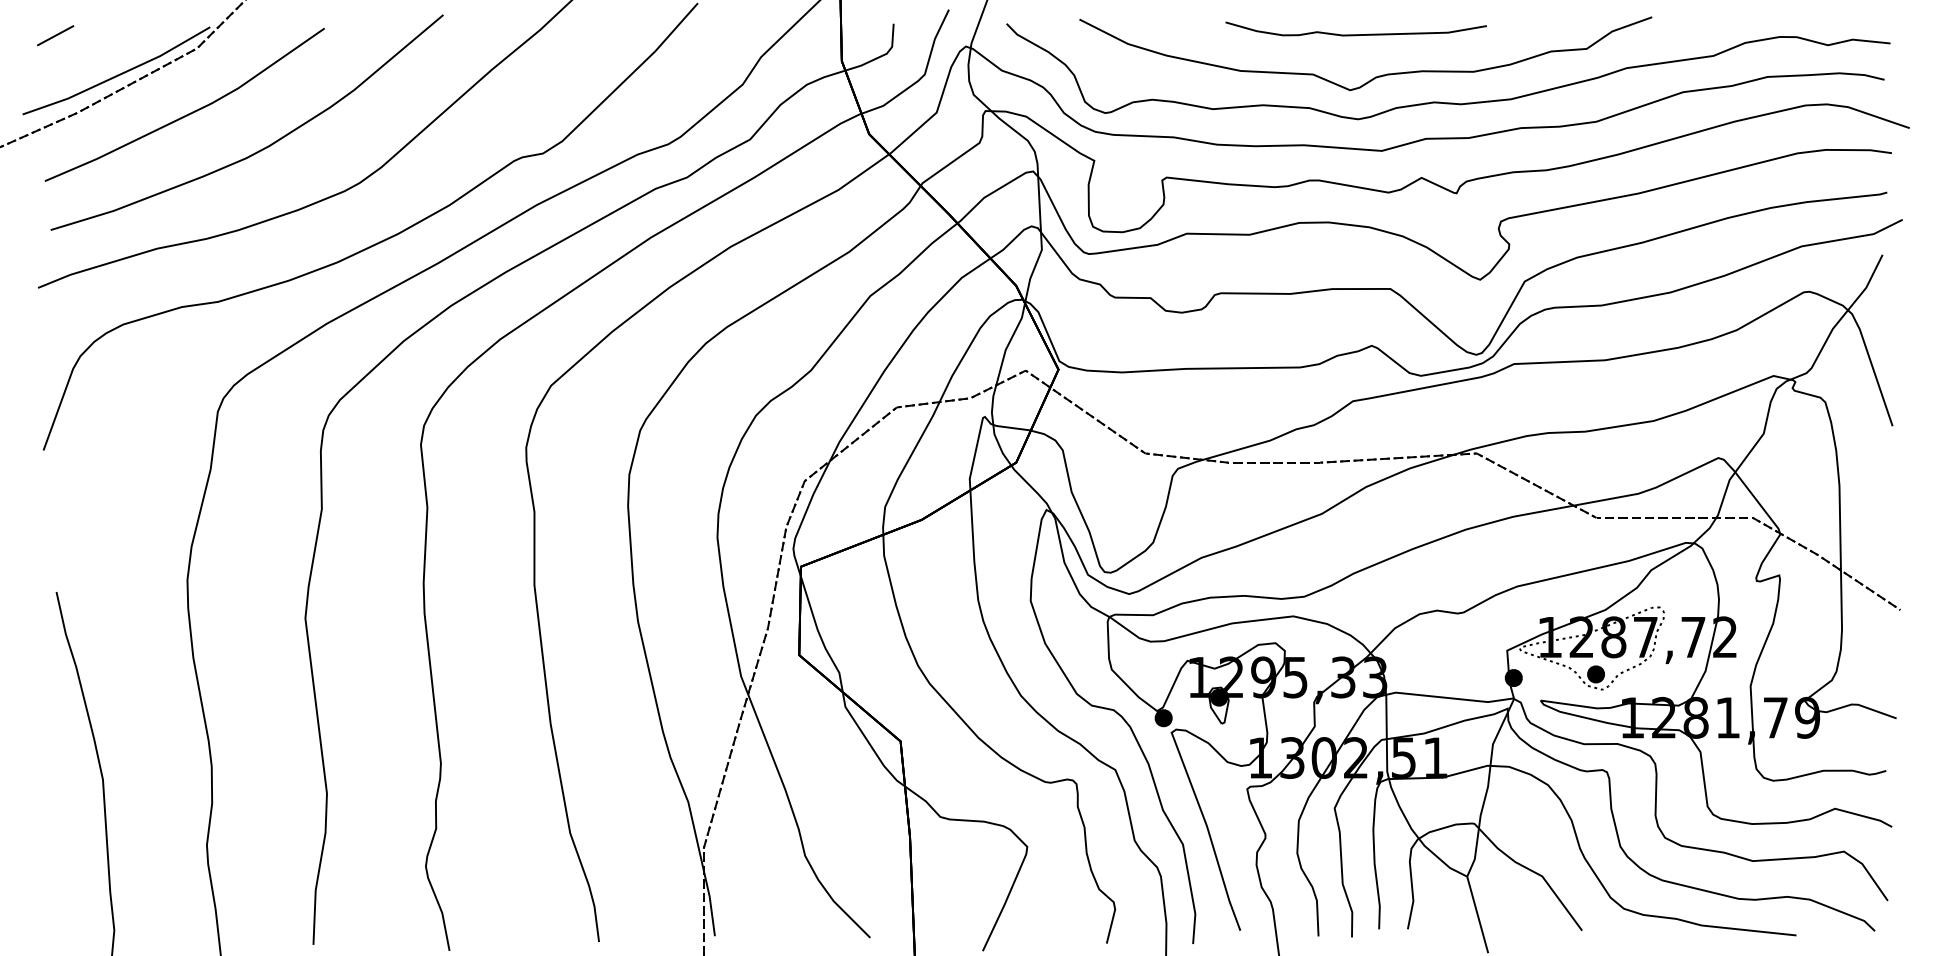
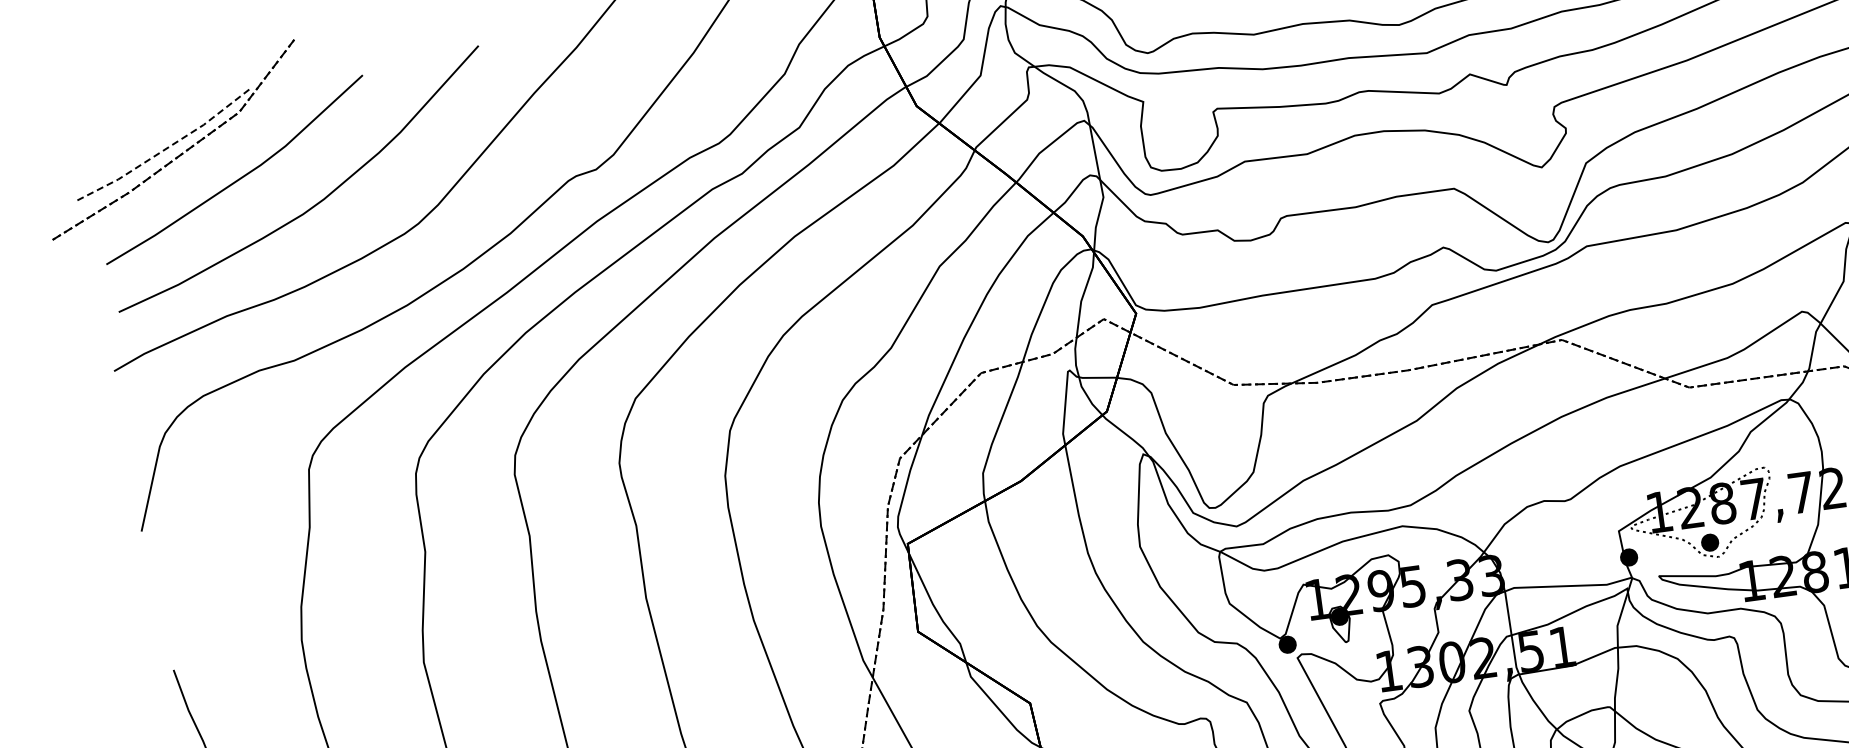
line: (55, 35) -> (97, 118), removed
line: (117, 75) -> (163, 149), solid -> dashed

